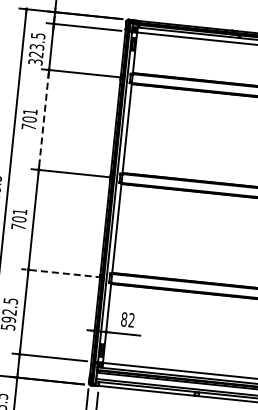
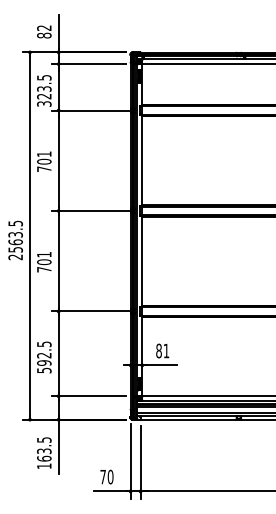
line: (43, 119) -> (58, 160), dashed -> solid
line: (62, 273) -> (92, 311), dashed -> solid
text: (130, 319) -> (165, 350), 82 -> 81

